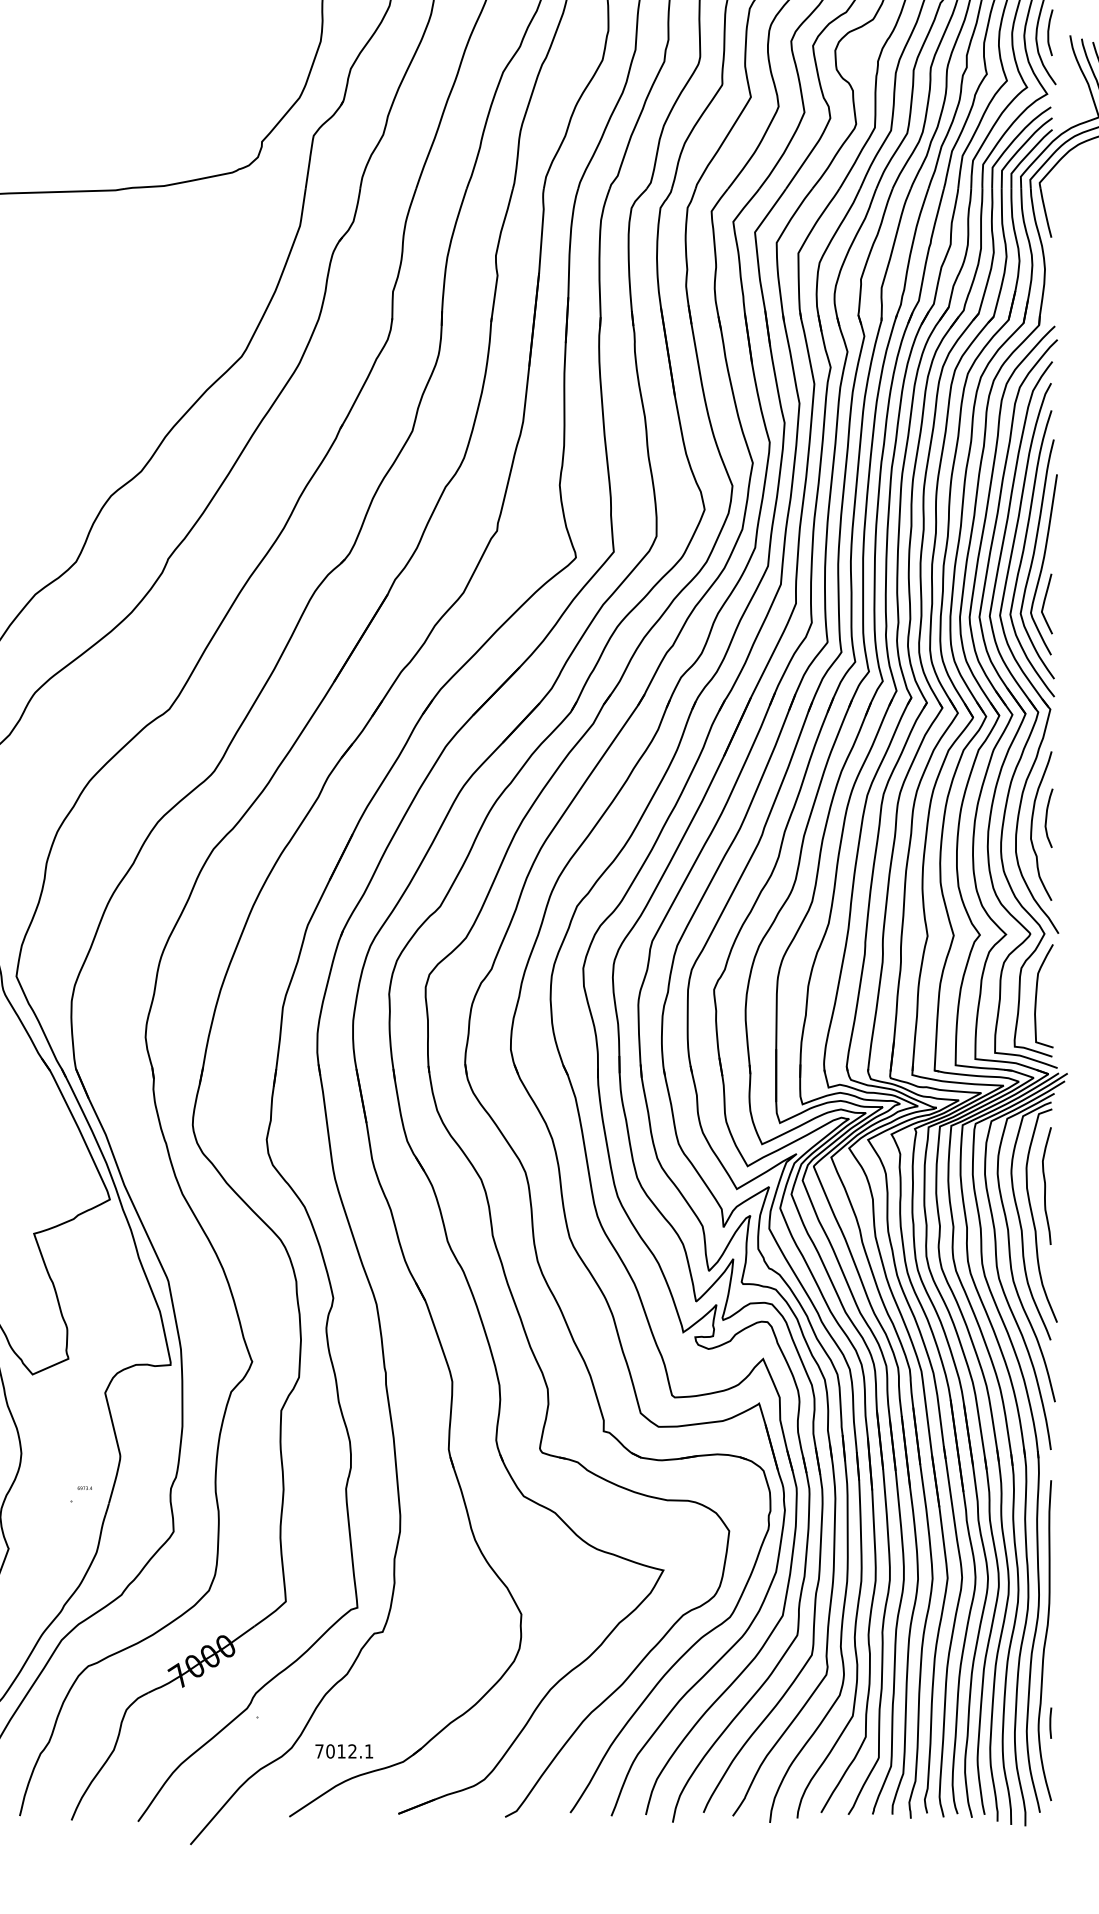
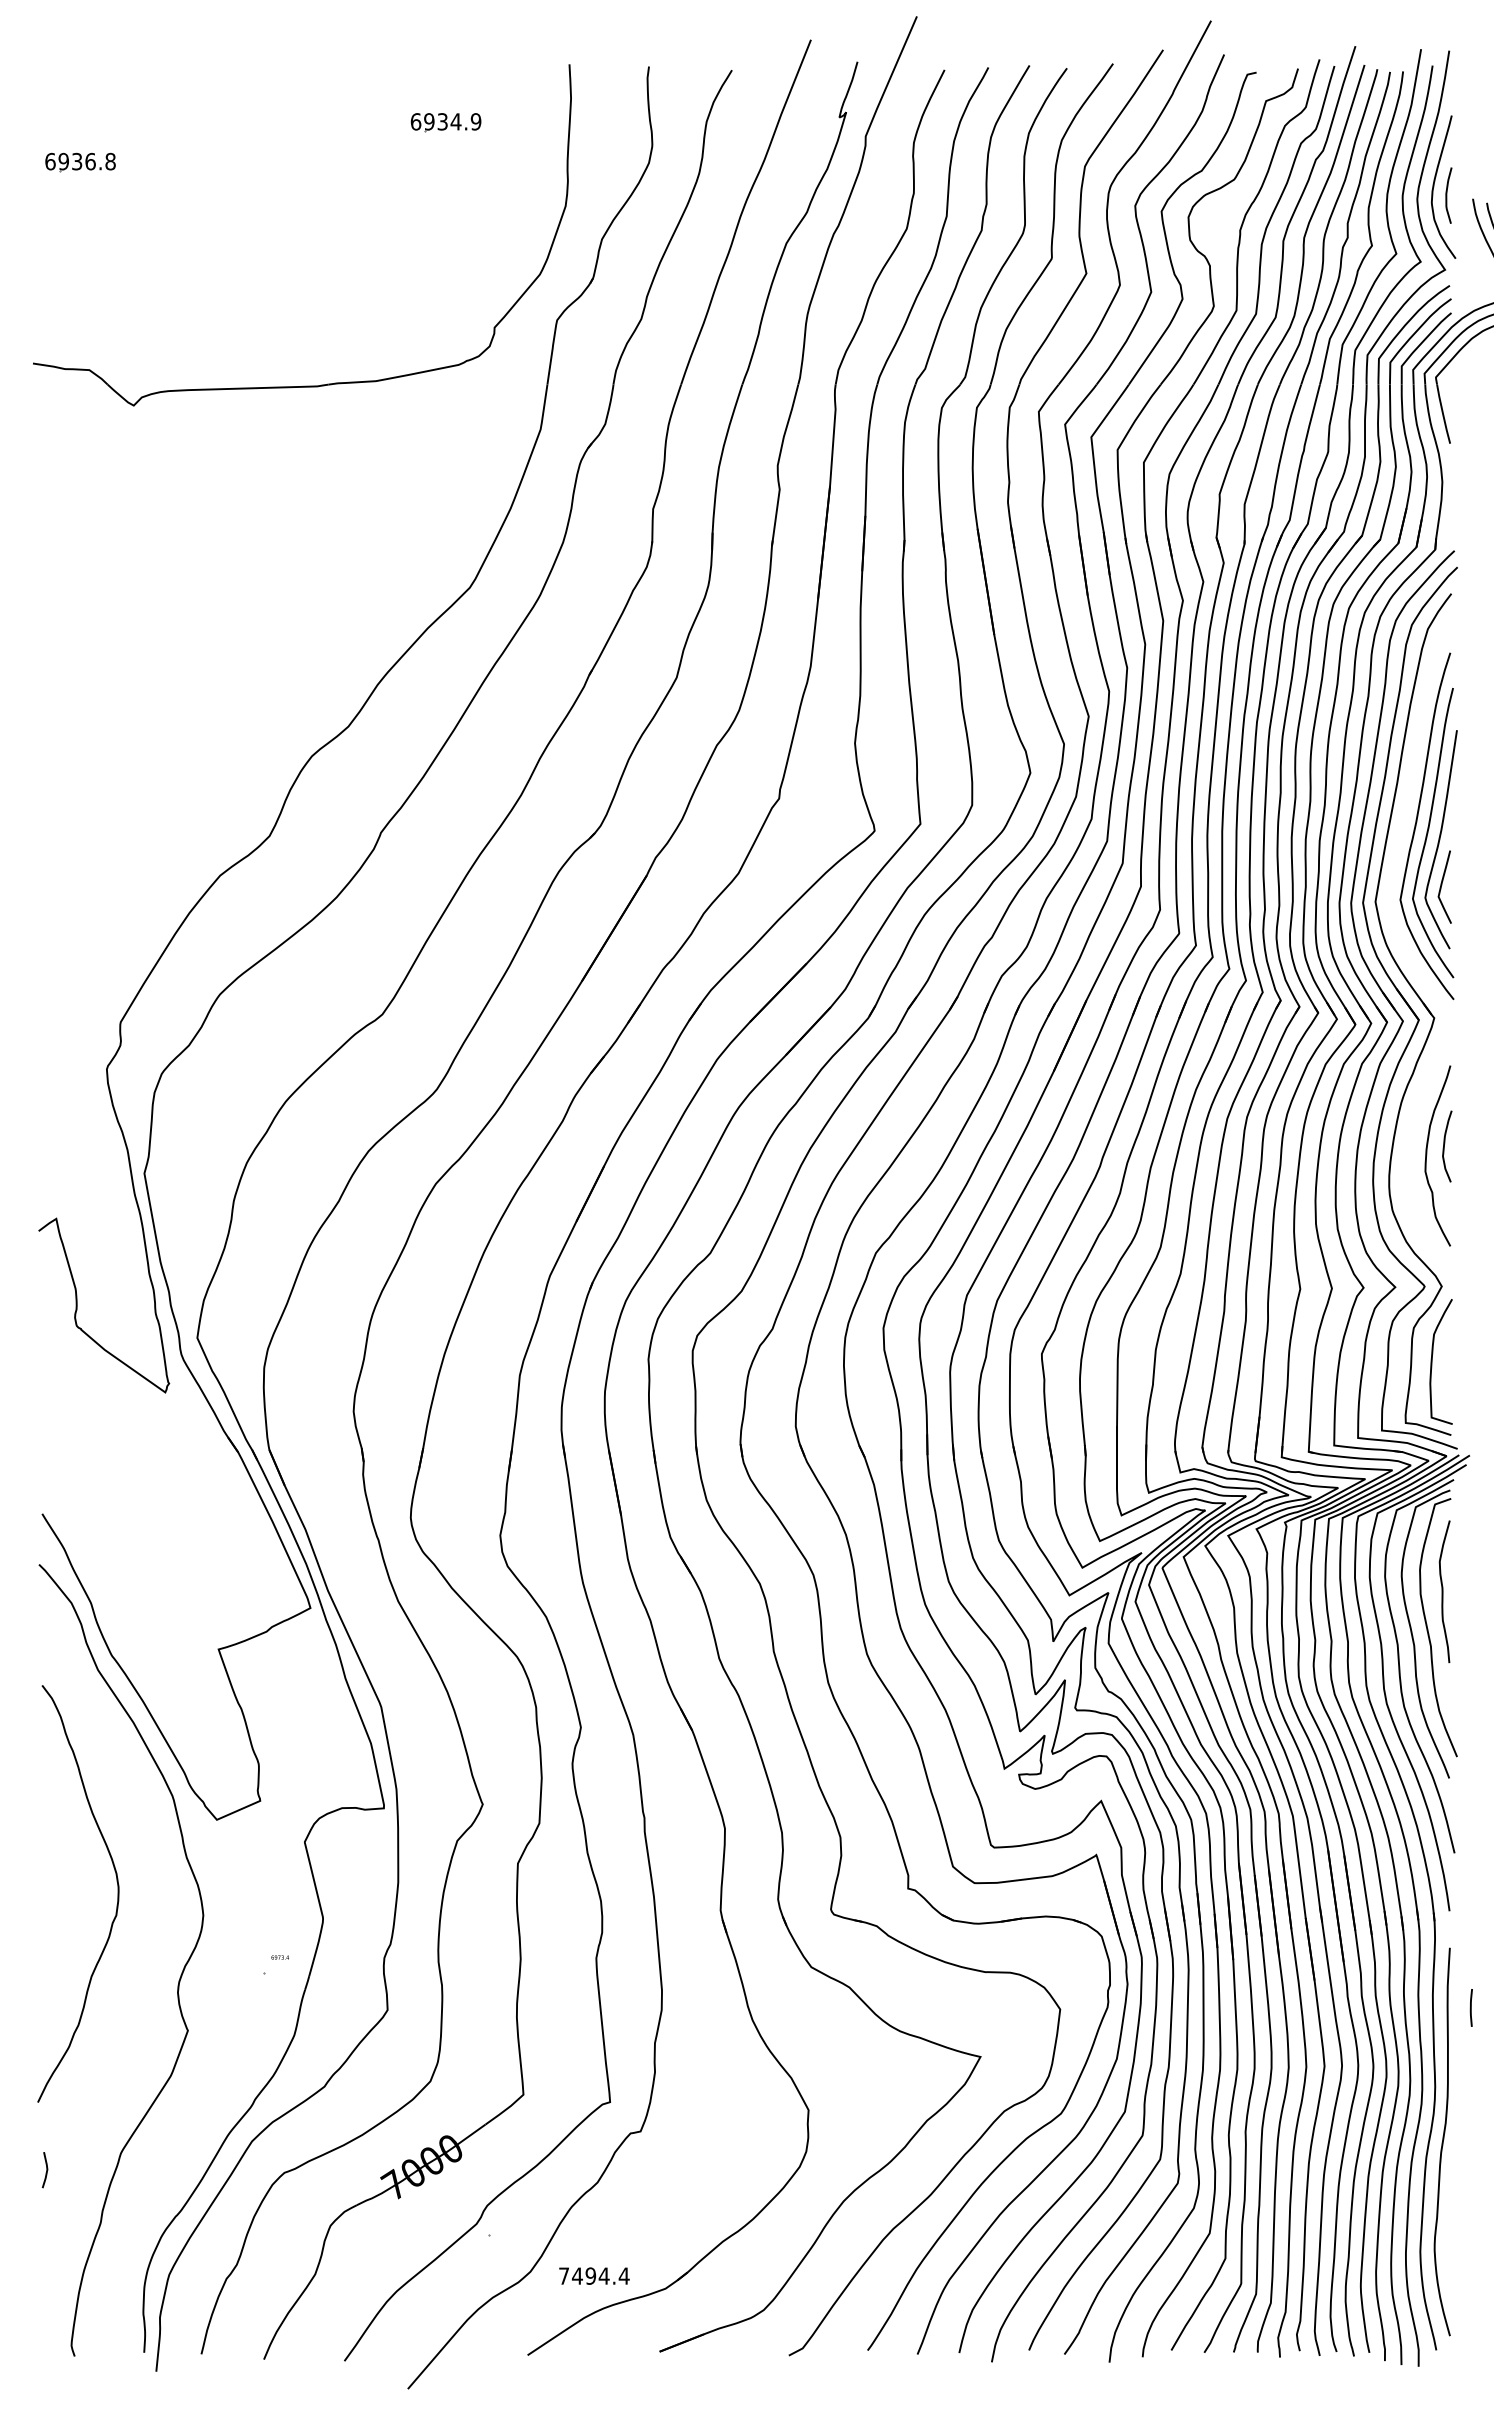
part: (1018, 662) -> (1410, 958), removed
line: (1050, 1722) -> (1470, 2007), moved
text: (349, 1750) -> (600, 2275), 7012.1 -> 7494.4

